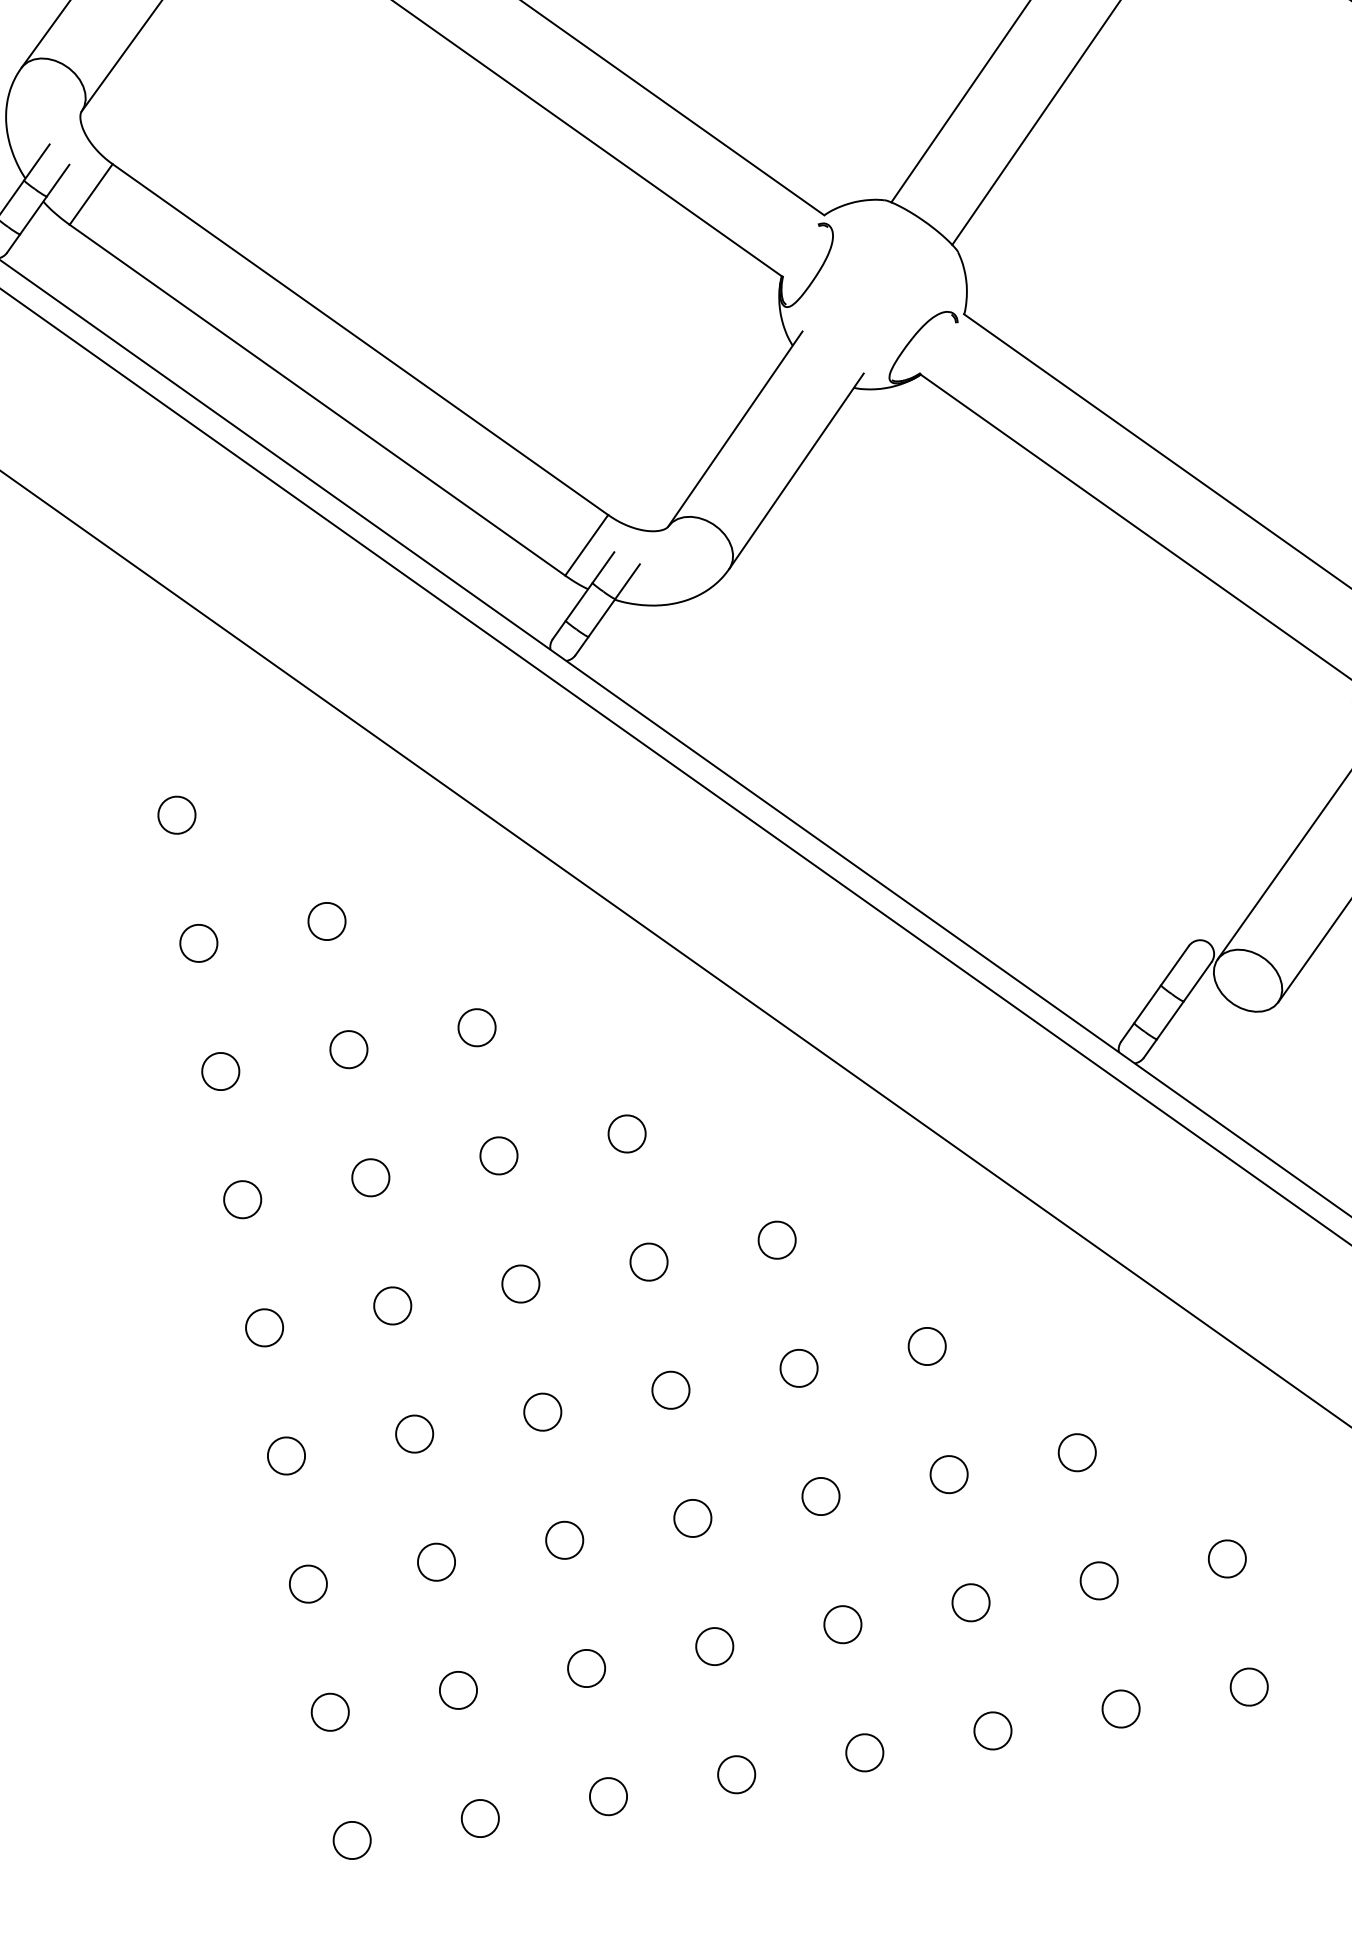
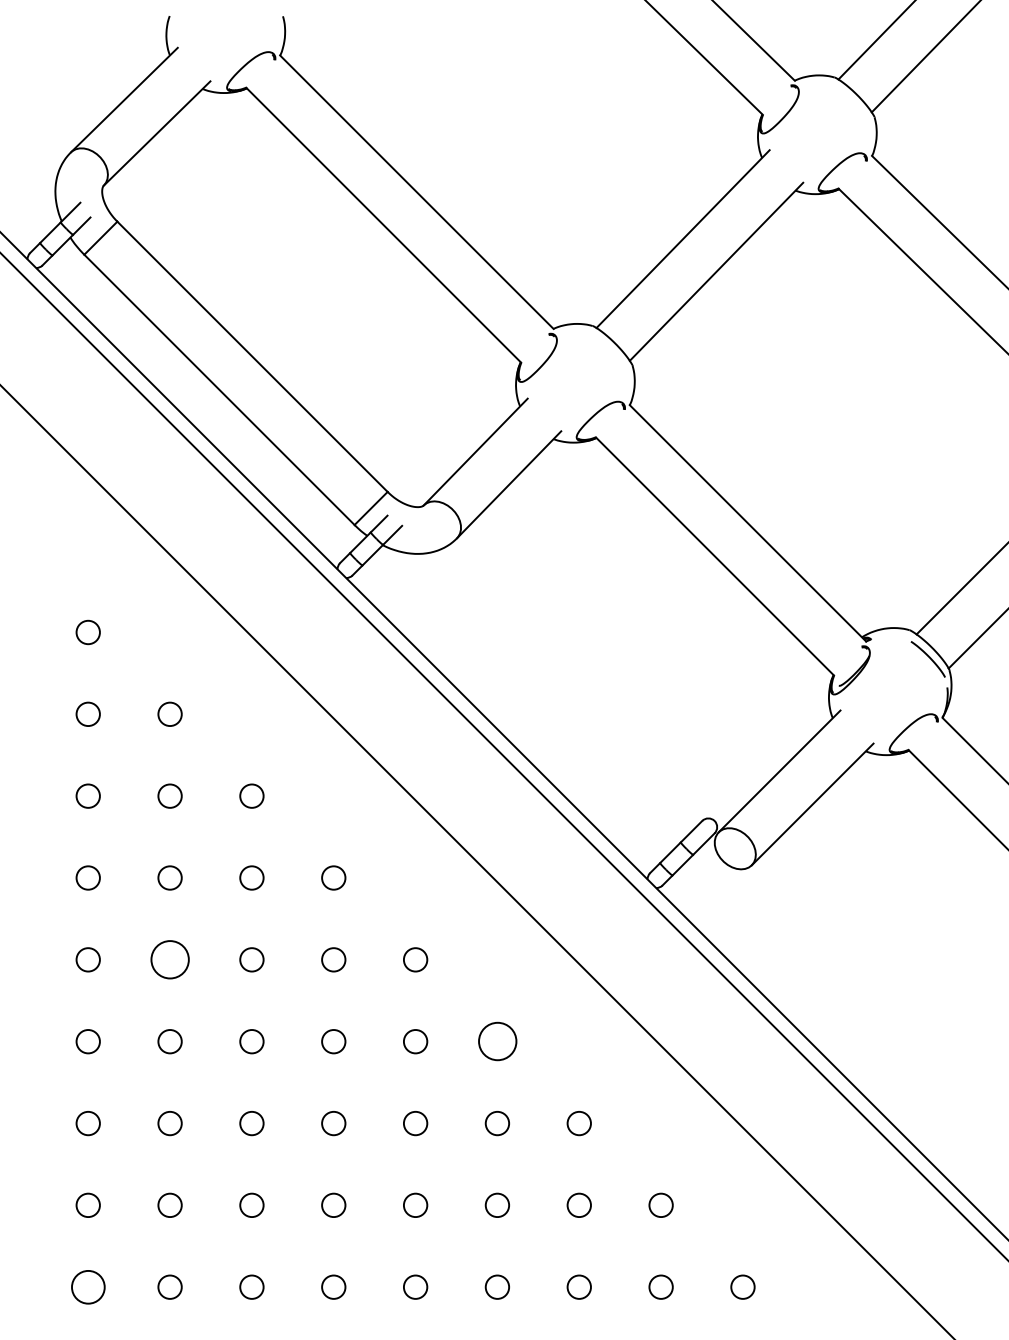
circle: (391, 1305) -> (169, 959), size x1.6
circle: (925, 1346) -> (496, 1041), size x1.6
circle: (350, 1839) -> (87, 1286), size x1.4

